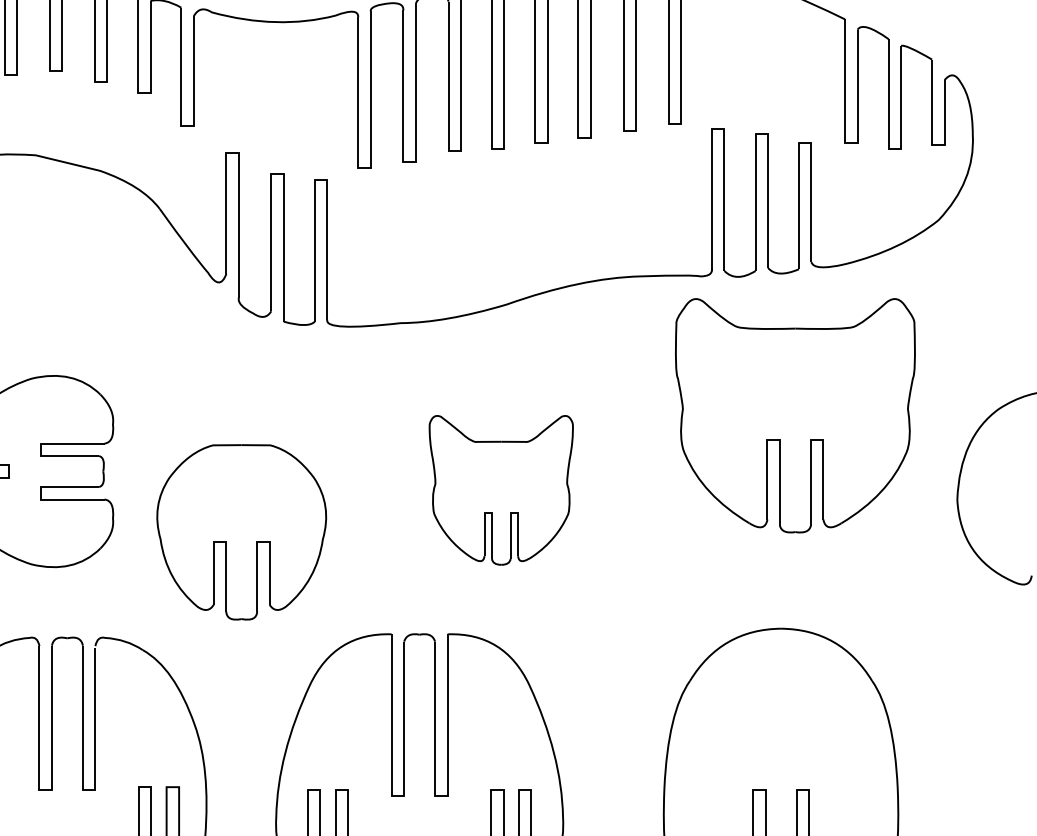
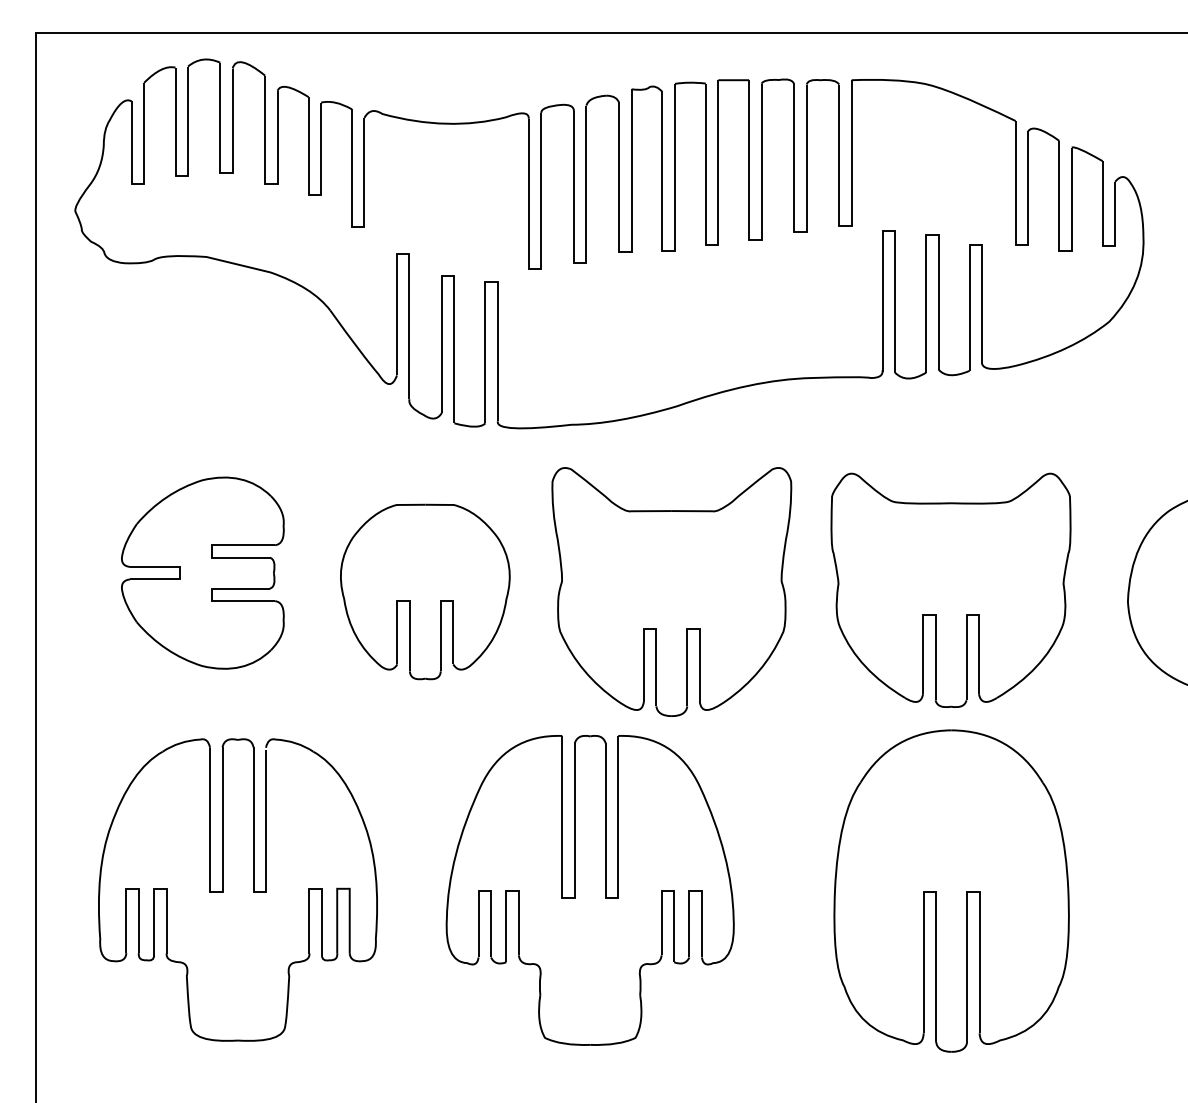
part: (794, 414) -> (950, 589), moved
part: (500, 489) -> (671, 591), size x1.67
part: (241, 531) -> (425, 591), moved

